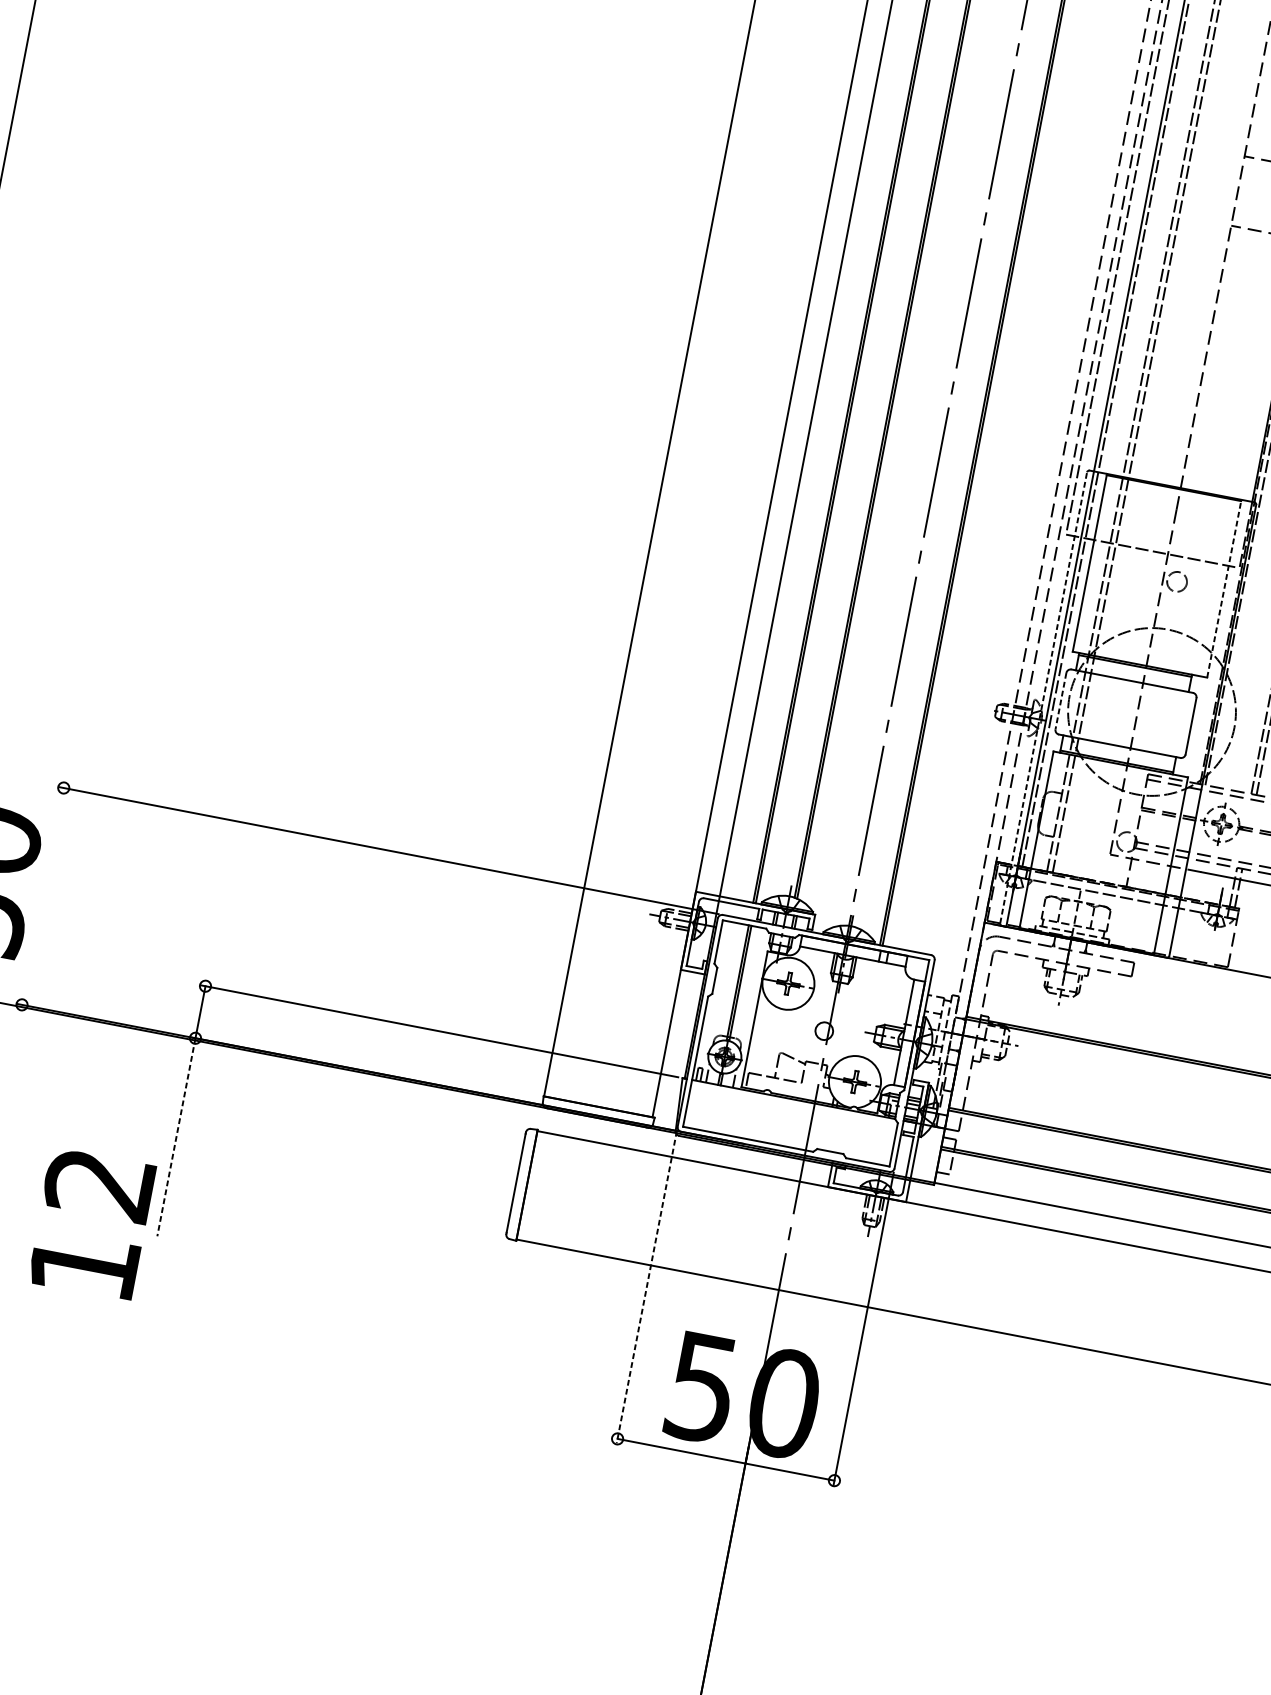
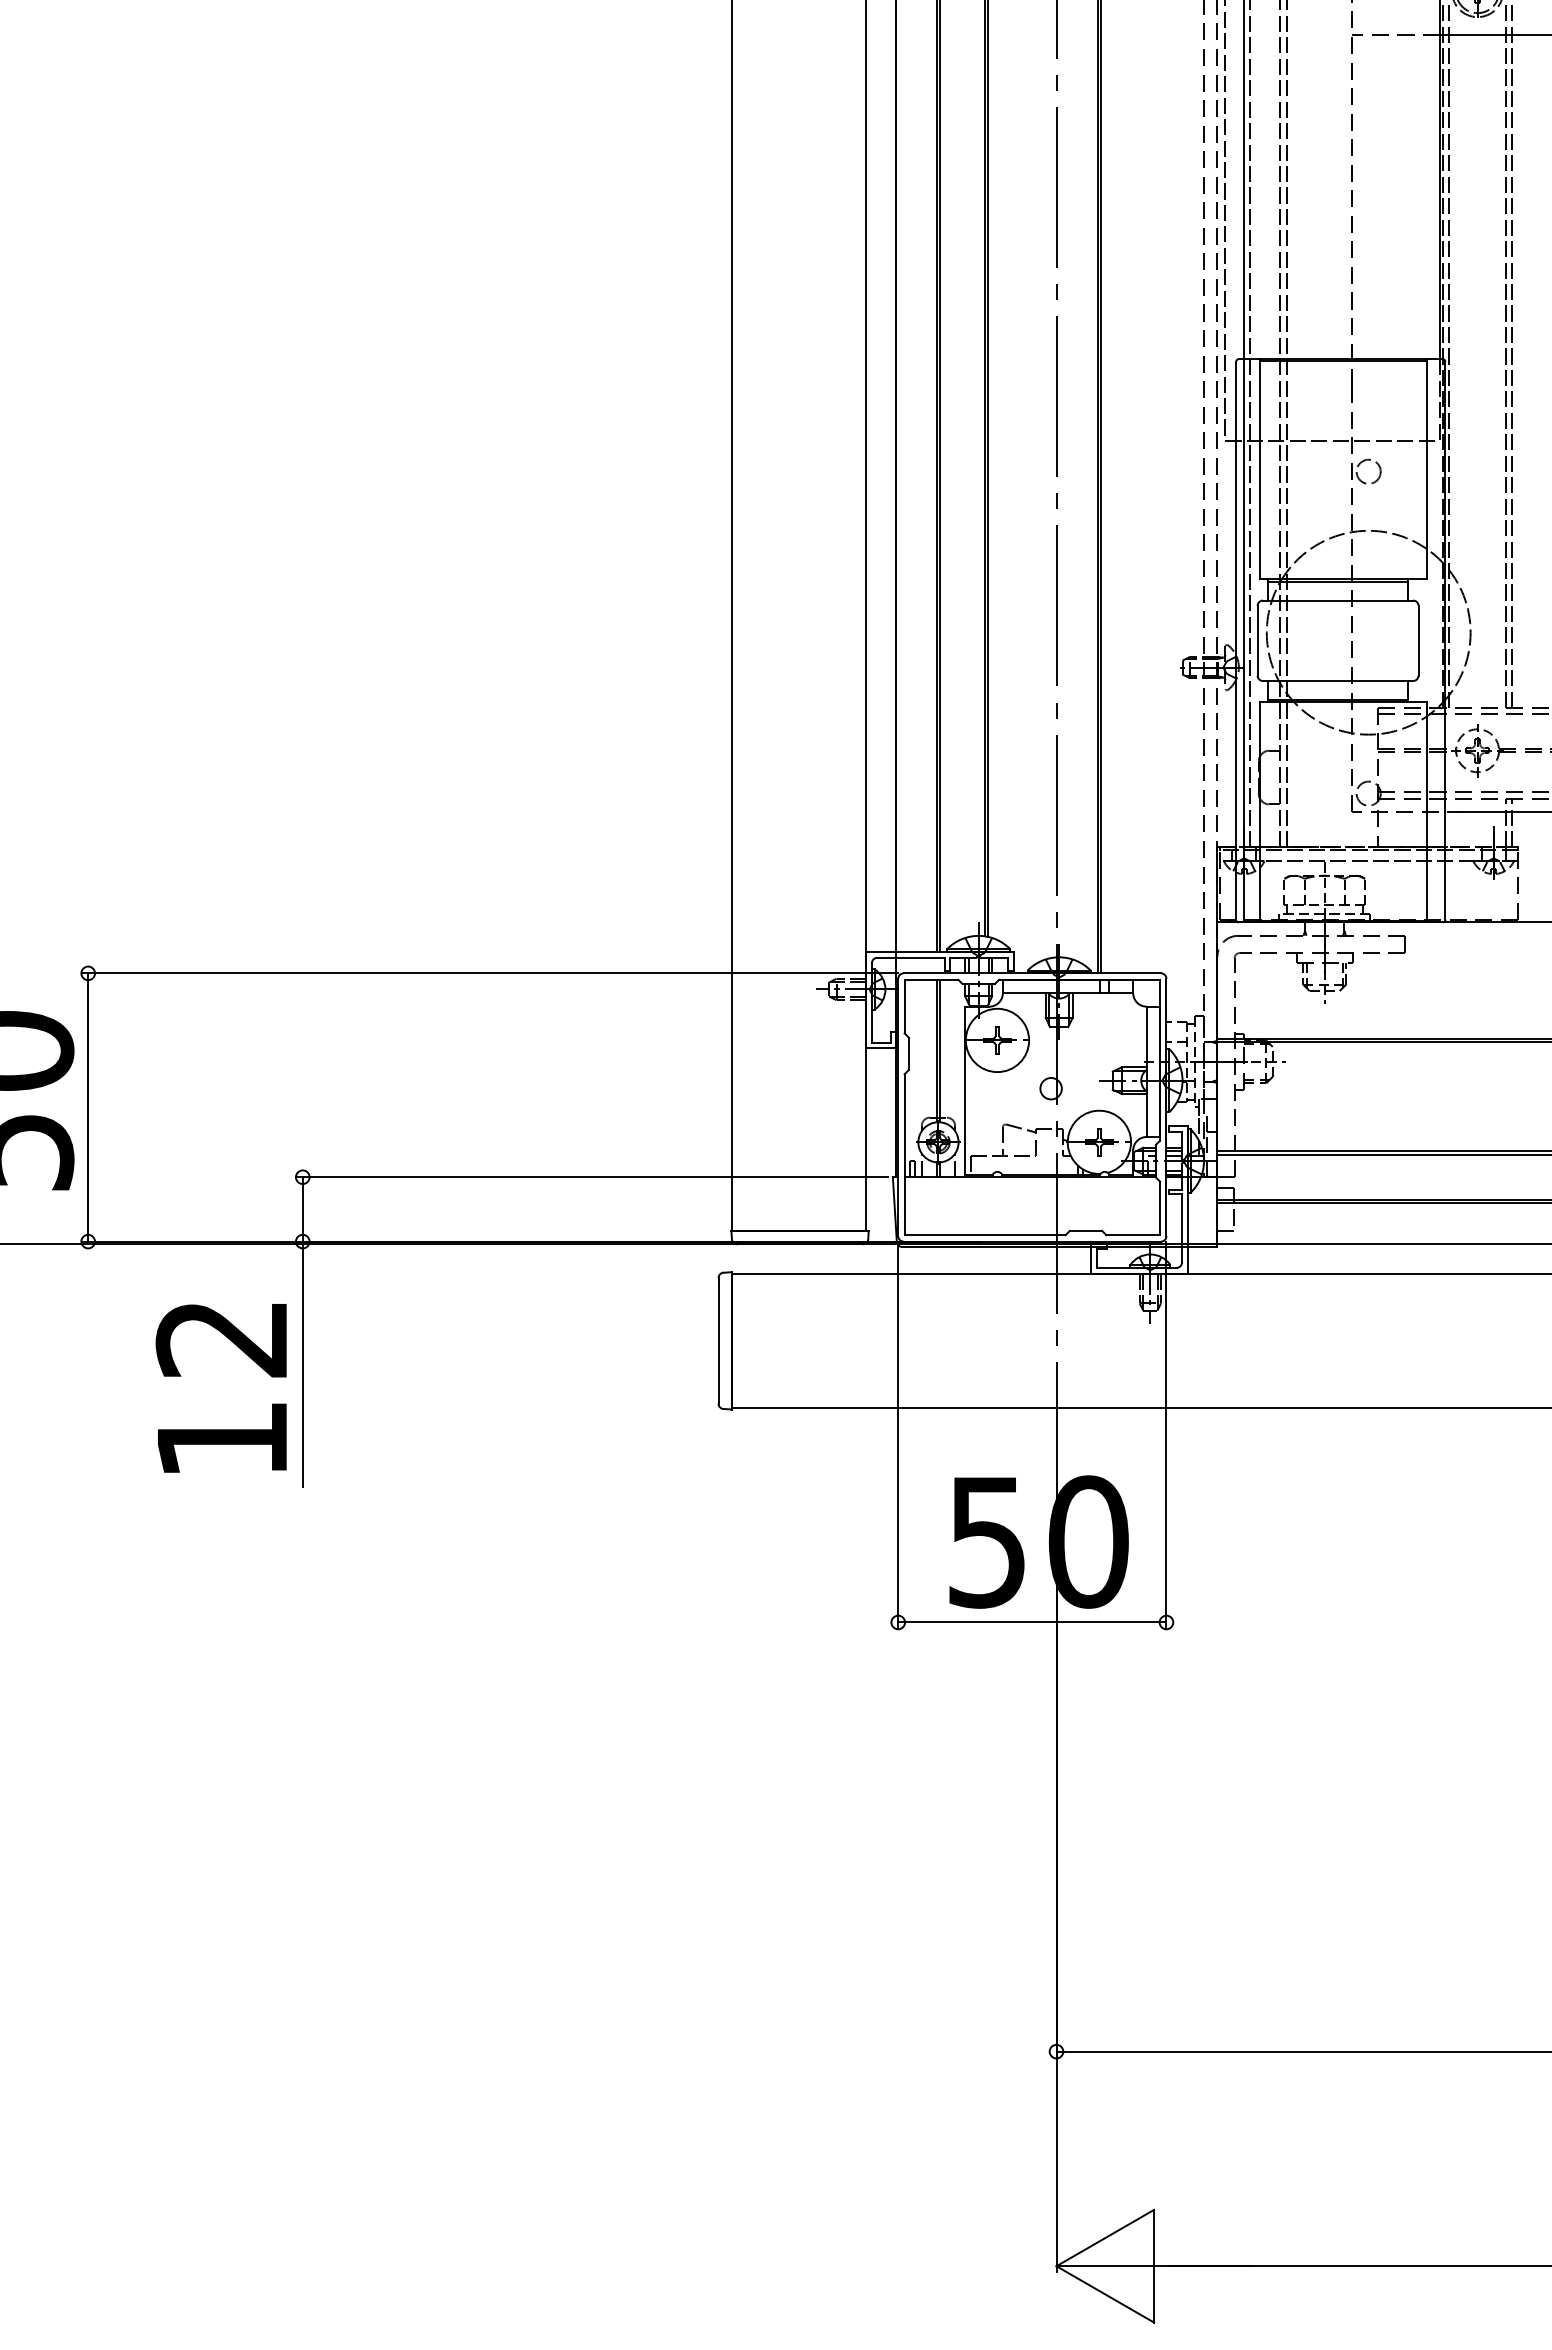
line: (1224, 589) -> (1426, 469), dashed -> solid
line: (1043, 697) -> (1236, 640), dashed -> solid
line: (1060, 700) -> (1257, 640), dashed -> solid
line: (43, 896) -> (88, 1107), added
line: (176, 1137) -> (302, 1364), dashed -> solid
text: (90, 1224) -> (220, 1388), moved
line: (646, 1287) -> (898, 1435), dashed -> solid

